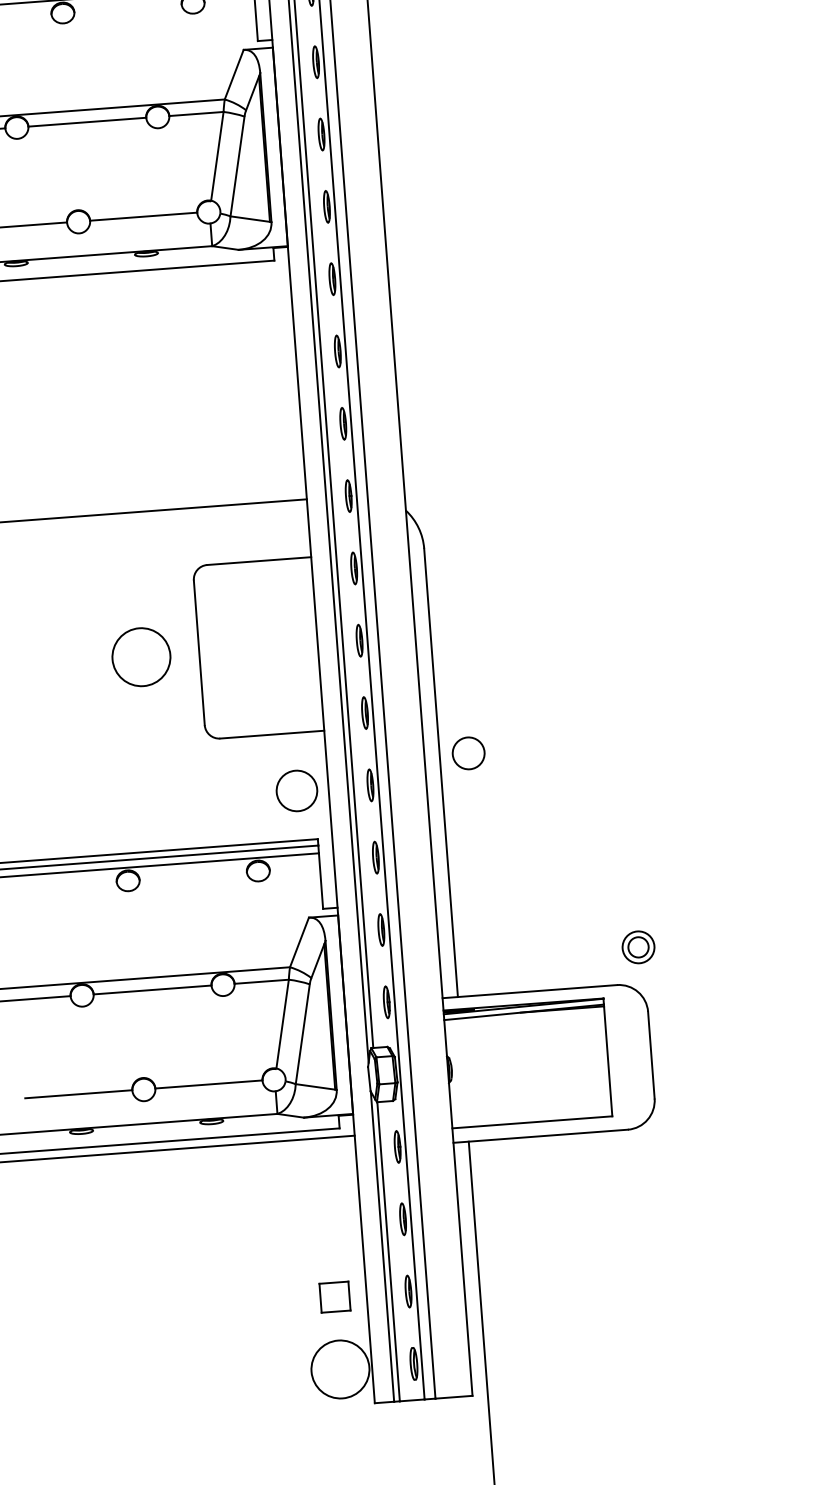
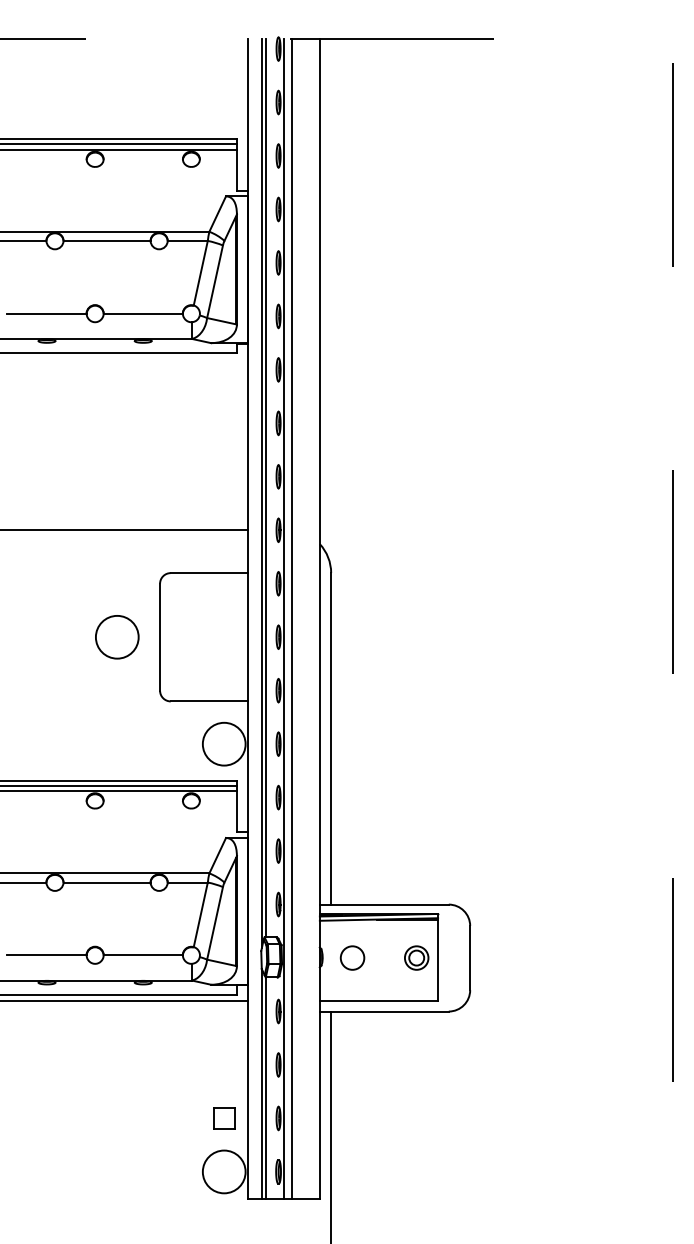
circle: (468, 752) -> (352, 957), moved
circle: (295, 790) -> (223, 743), size x1.43
part: (638, 946) -> (416, 957), moved

